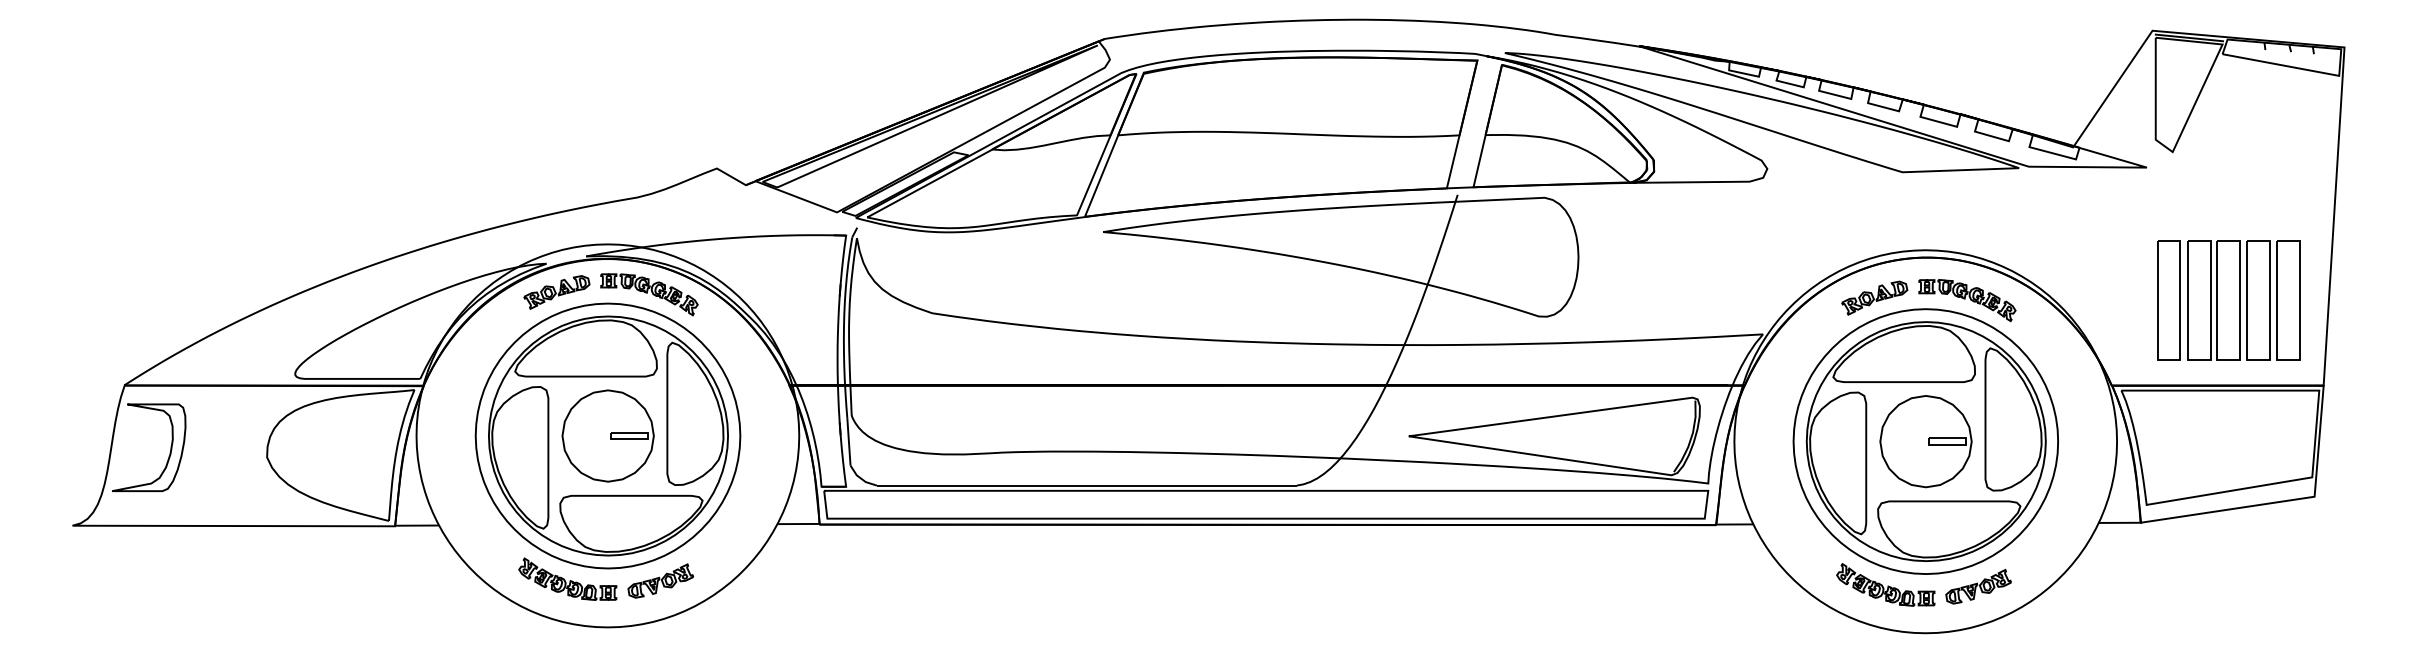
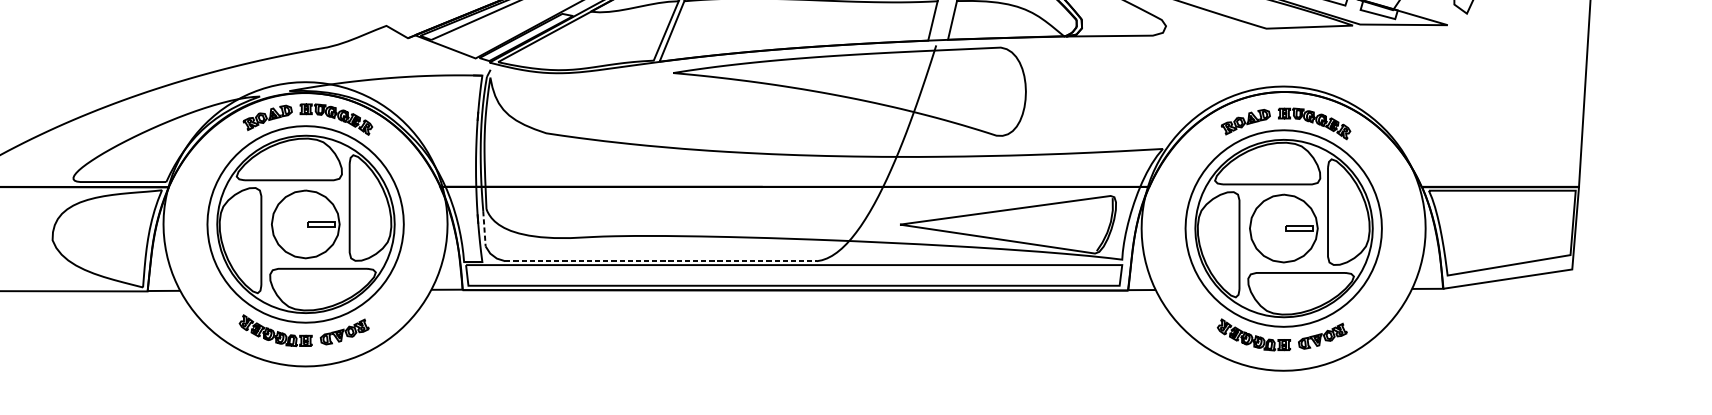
part: (2228, 300) -> (1508, 123), removed
line: (848, 441) -> (484, 228), solid -> dashed
line: (1086, 485) -> (660, 261), solid -> dashed

